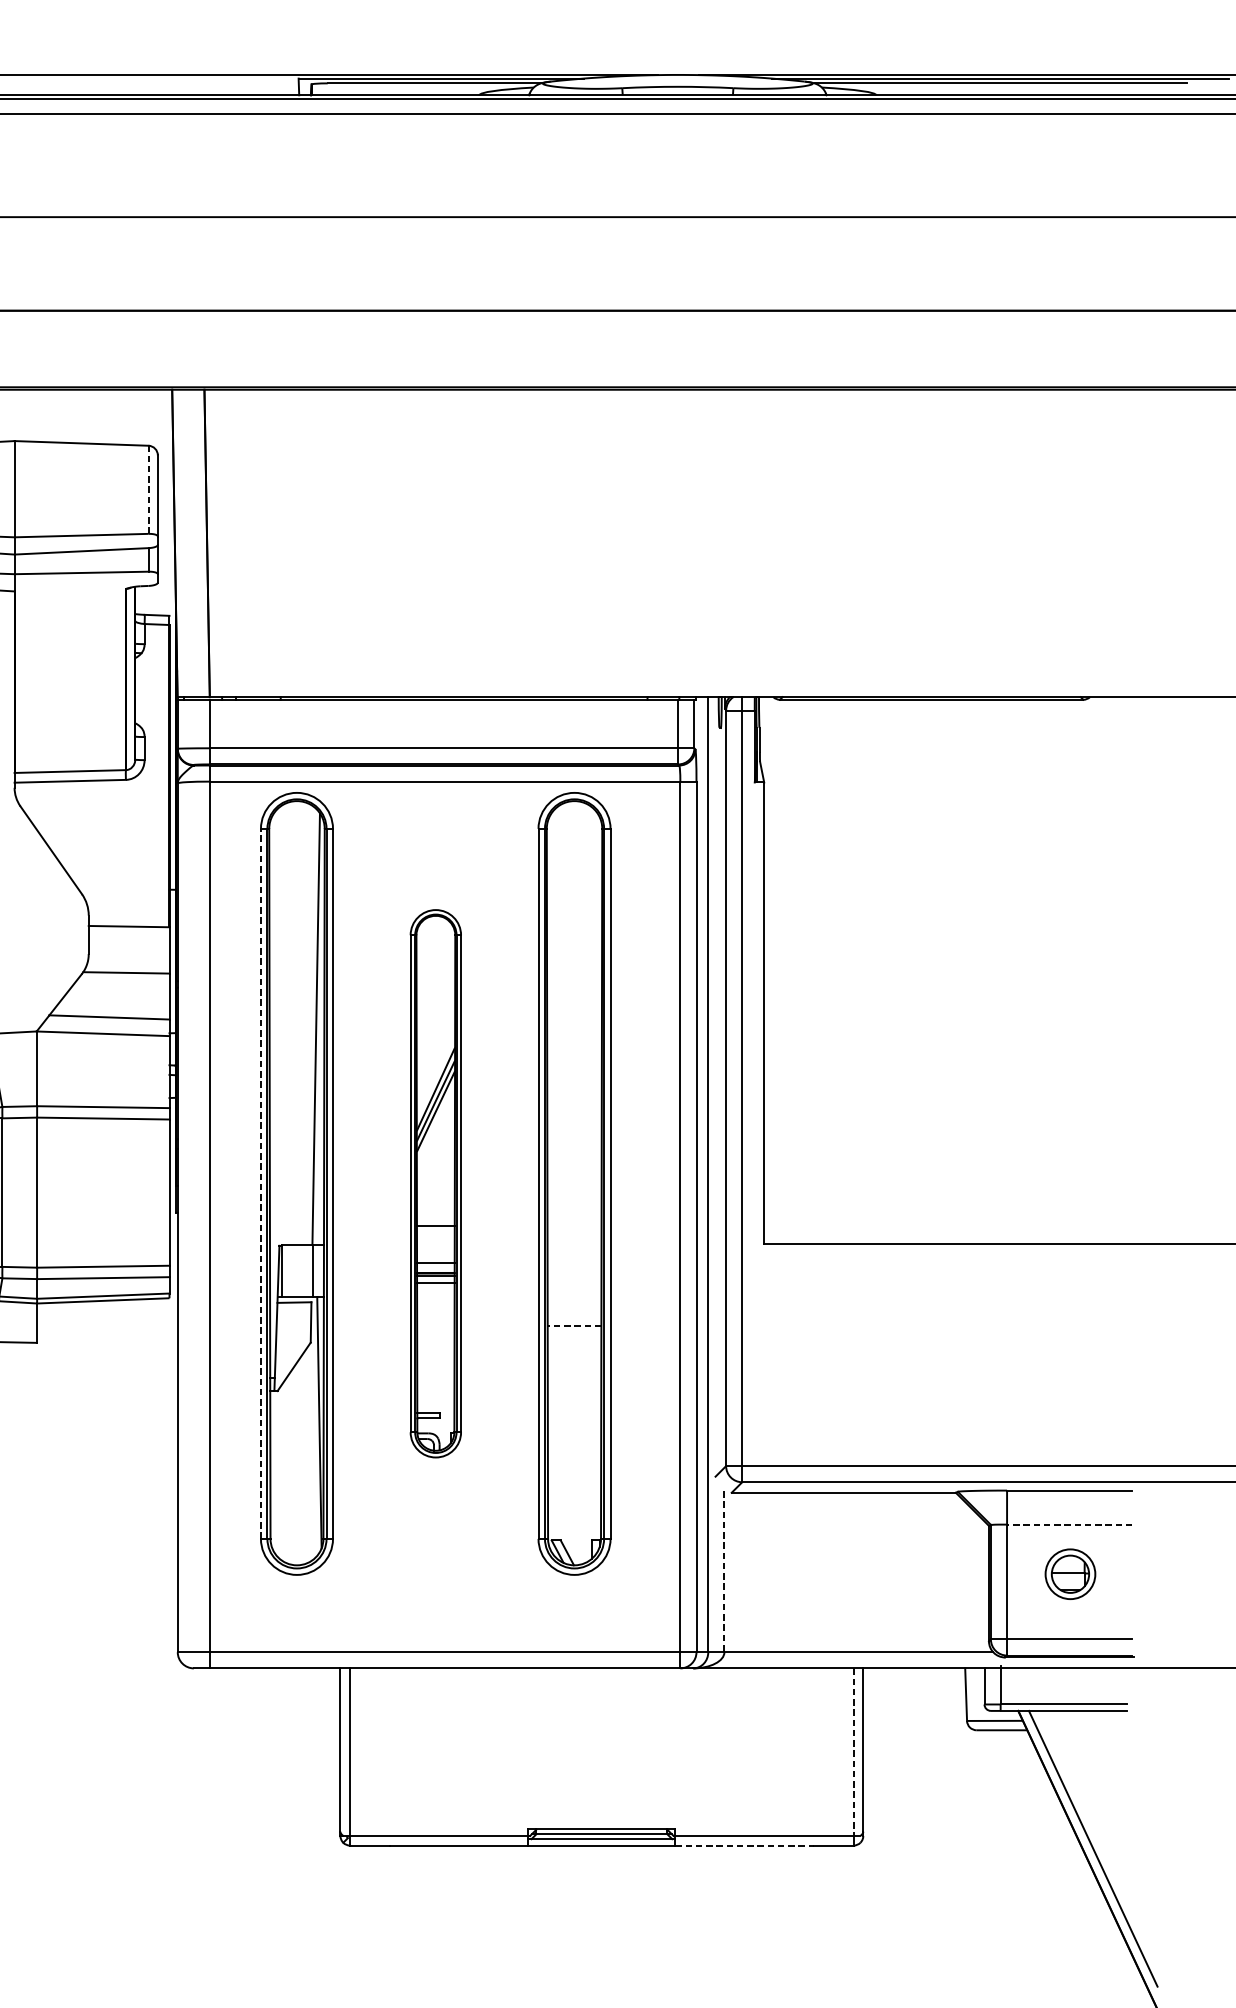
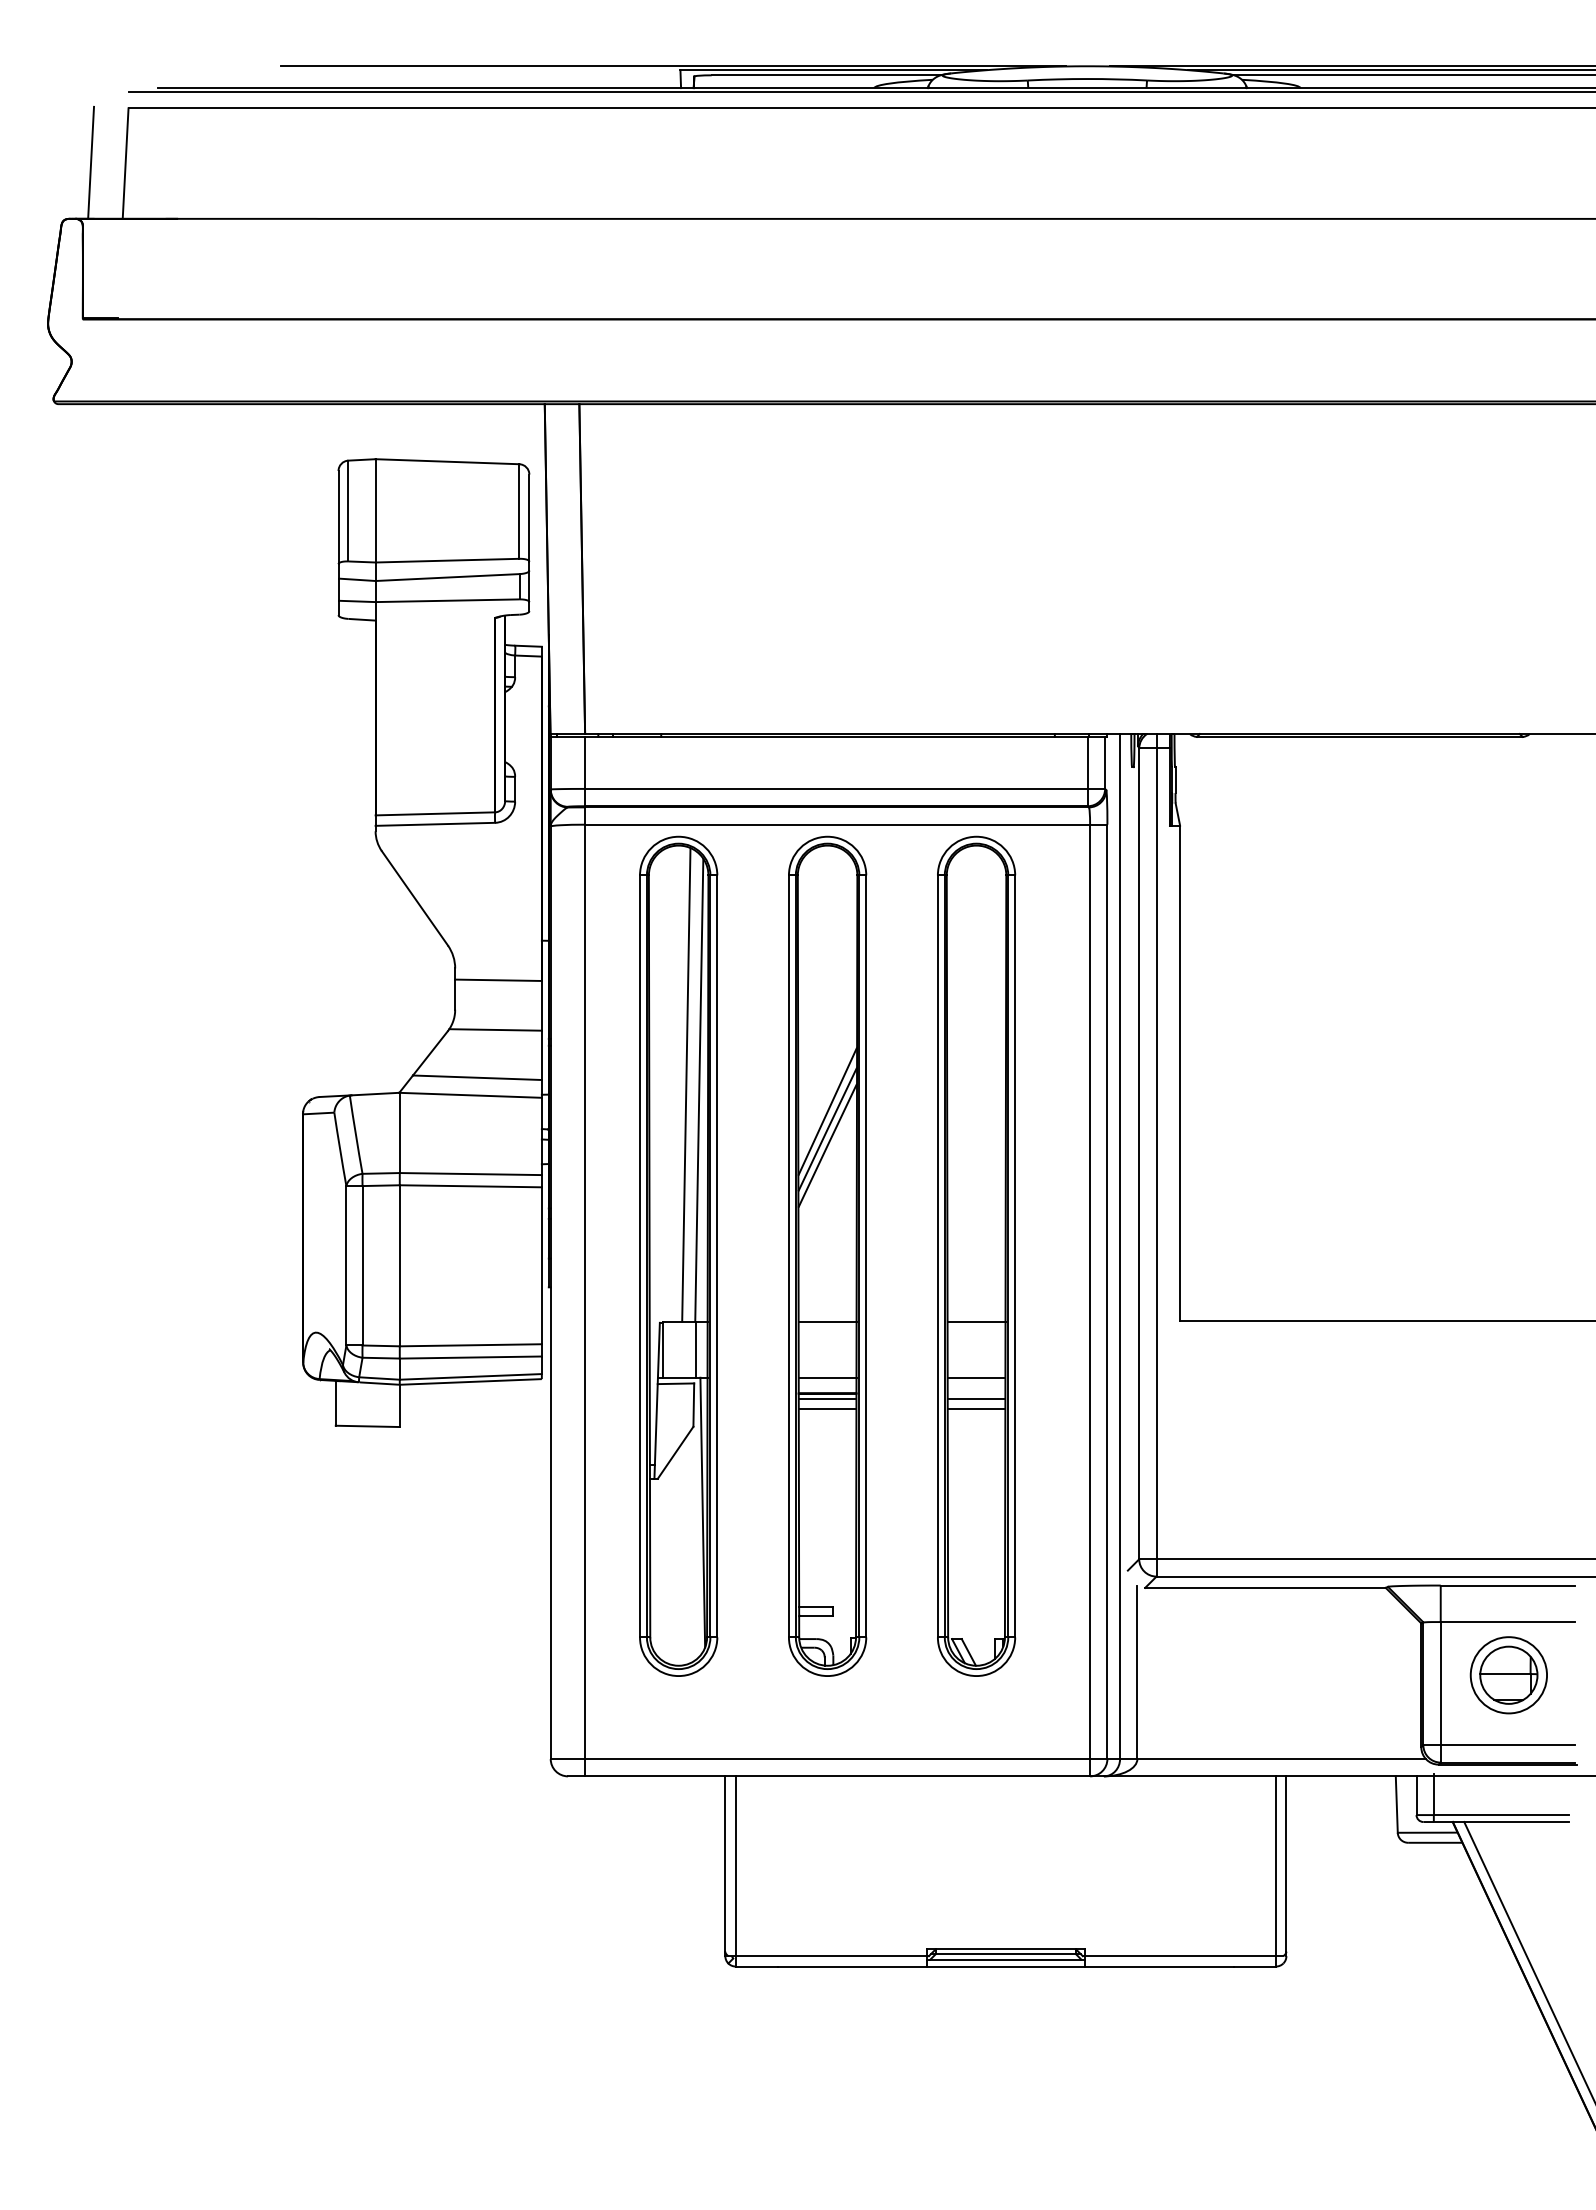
line: (148, 489) -> (519, 511), dashed -> solid
line: (304, 1023) -> (686, 1084), added
line: (261, 1183) -> (640, 1256), dashed -> solid
part: (435, 1183) -> (827, 1255), size x1.43
line: (574, 1244) -> (976, 1321), added
line: (574, 1296) -> (976, 1377), added
line: (574, 1316) -> (976, 1398), added
line: (574, 1325) -> (976, 1408), dashed -> solid
line: (1069, 1525) -> (1507, 1622), dashed -> solid
line: (724, 1571) -> (1137, 1672), dashed -> solid
part: (1070, 1574) -> (1508, 1675), size x1.43
line: (854, 1752) -> (1276, 1866), dashed -> solid
line: (745, 1845) -> (1159, 1966), dashed -> solid

